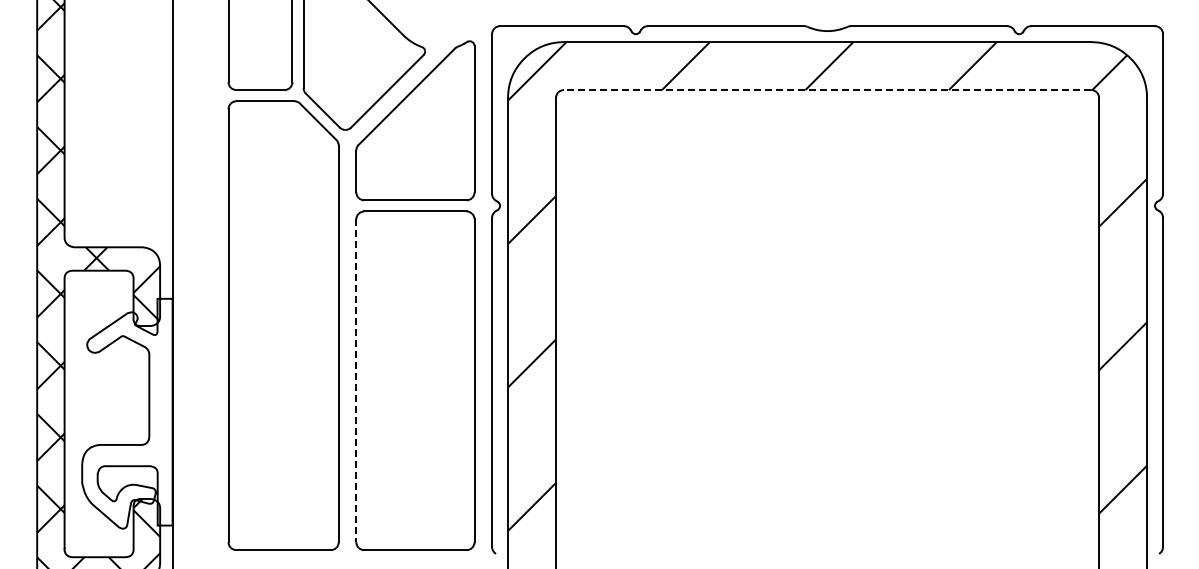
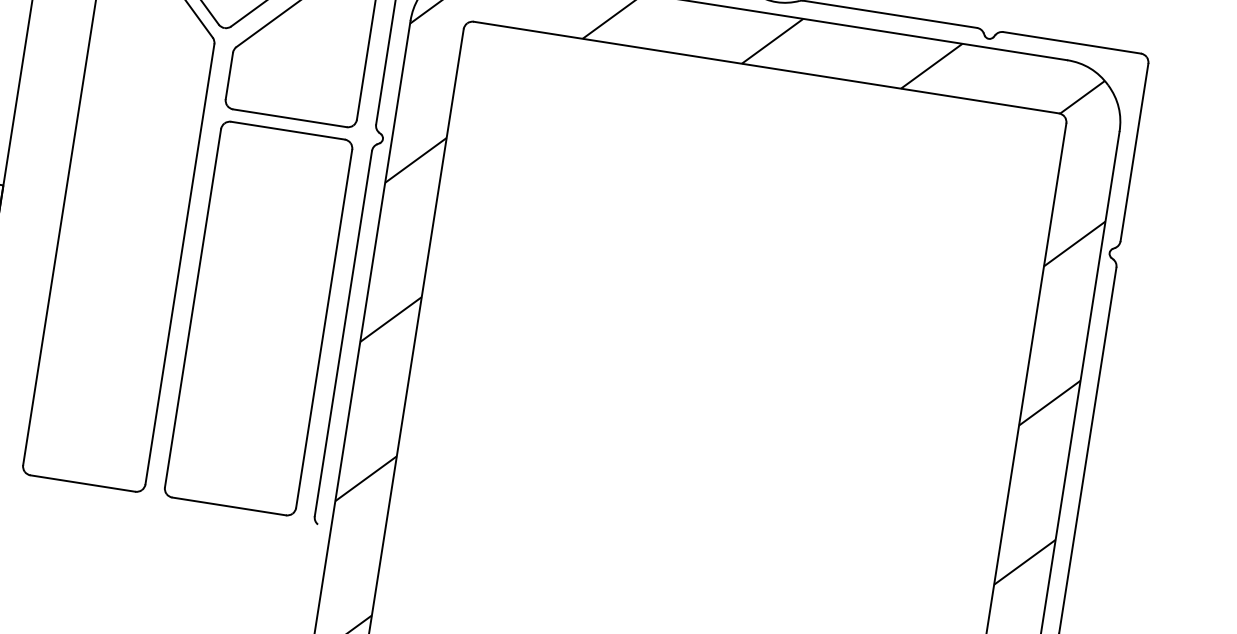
line: (827, 90) -> (766, 68), dashed -> solid
line: (356, 381) -> (193, 309), dashed -> solid

